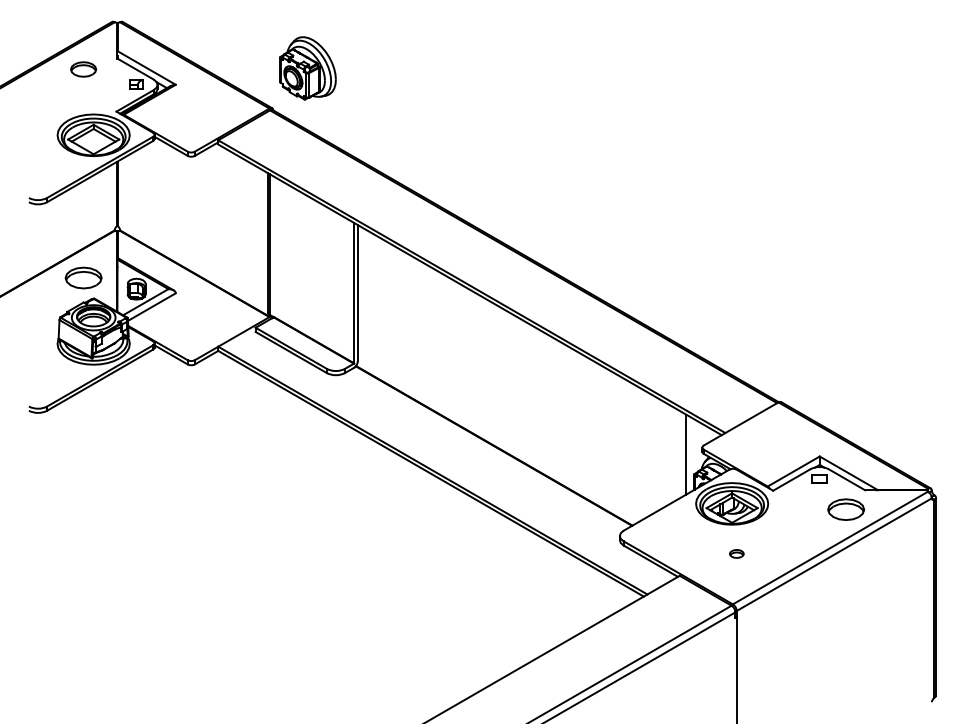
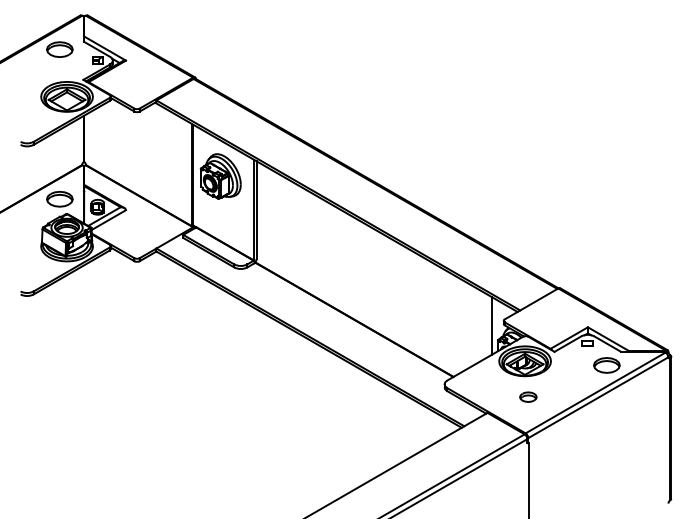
part: (307, 68) -> (220, 176), moved
part: (83, 69) -> (59, 49), size x1.43
part: (736, 553) -> (528, 396), size x1.67

